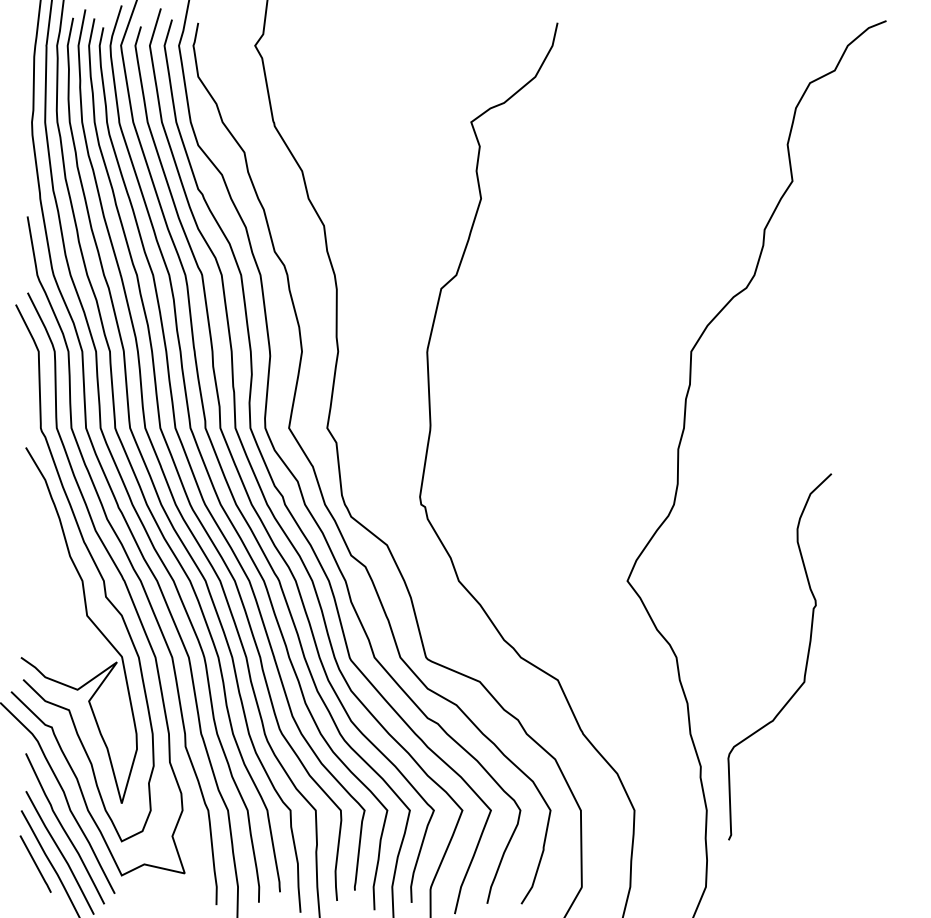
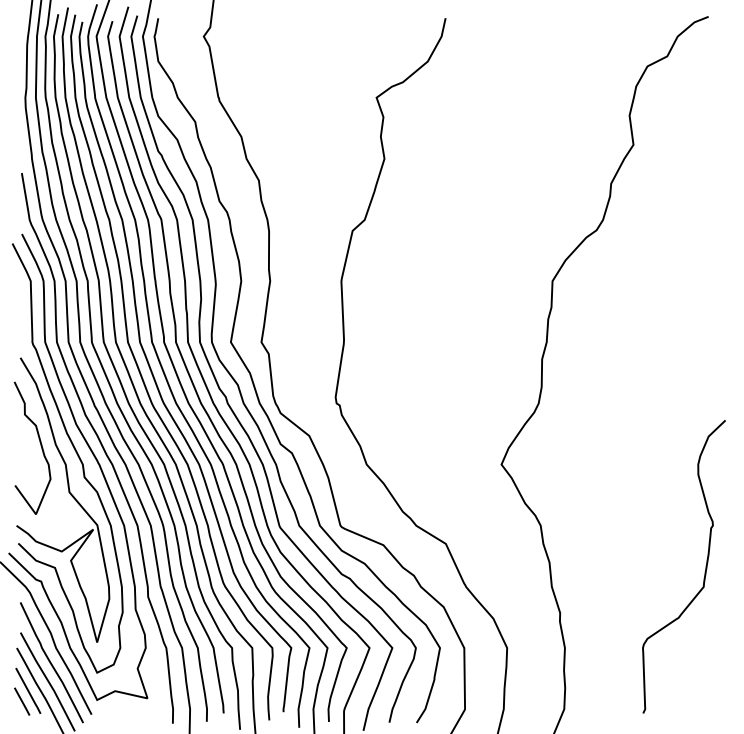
curve: (50, 555) -> (40, 444), added
curve: (806, 658) -> (705, 568), moved
line: (27, 877) -> (21, 701), added

